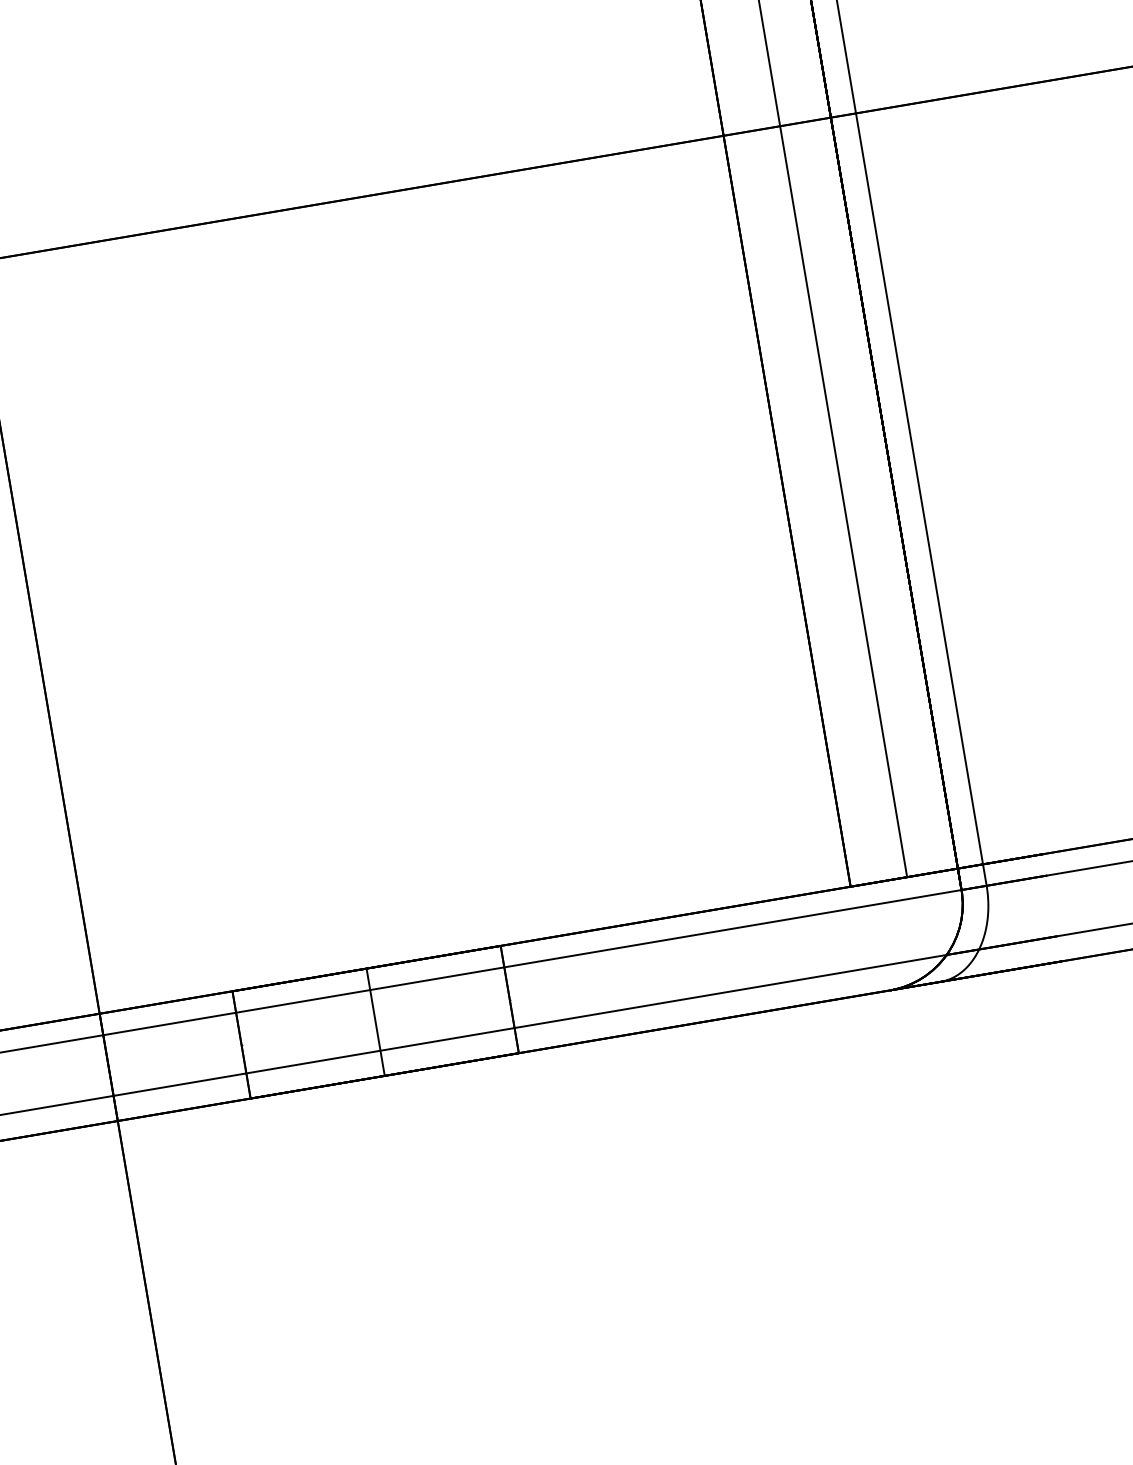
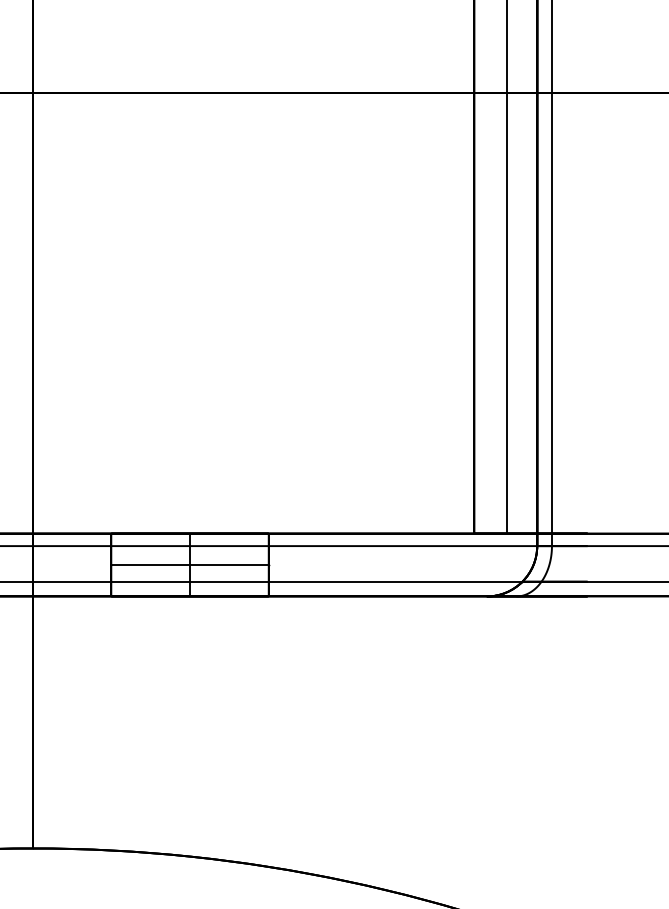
line: (374, 1023) -> (189, 565), added

